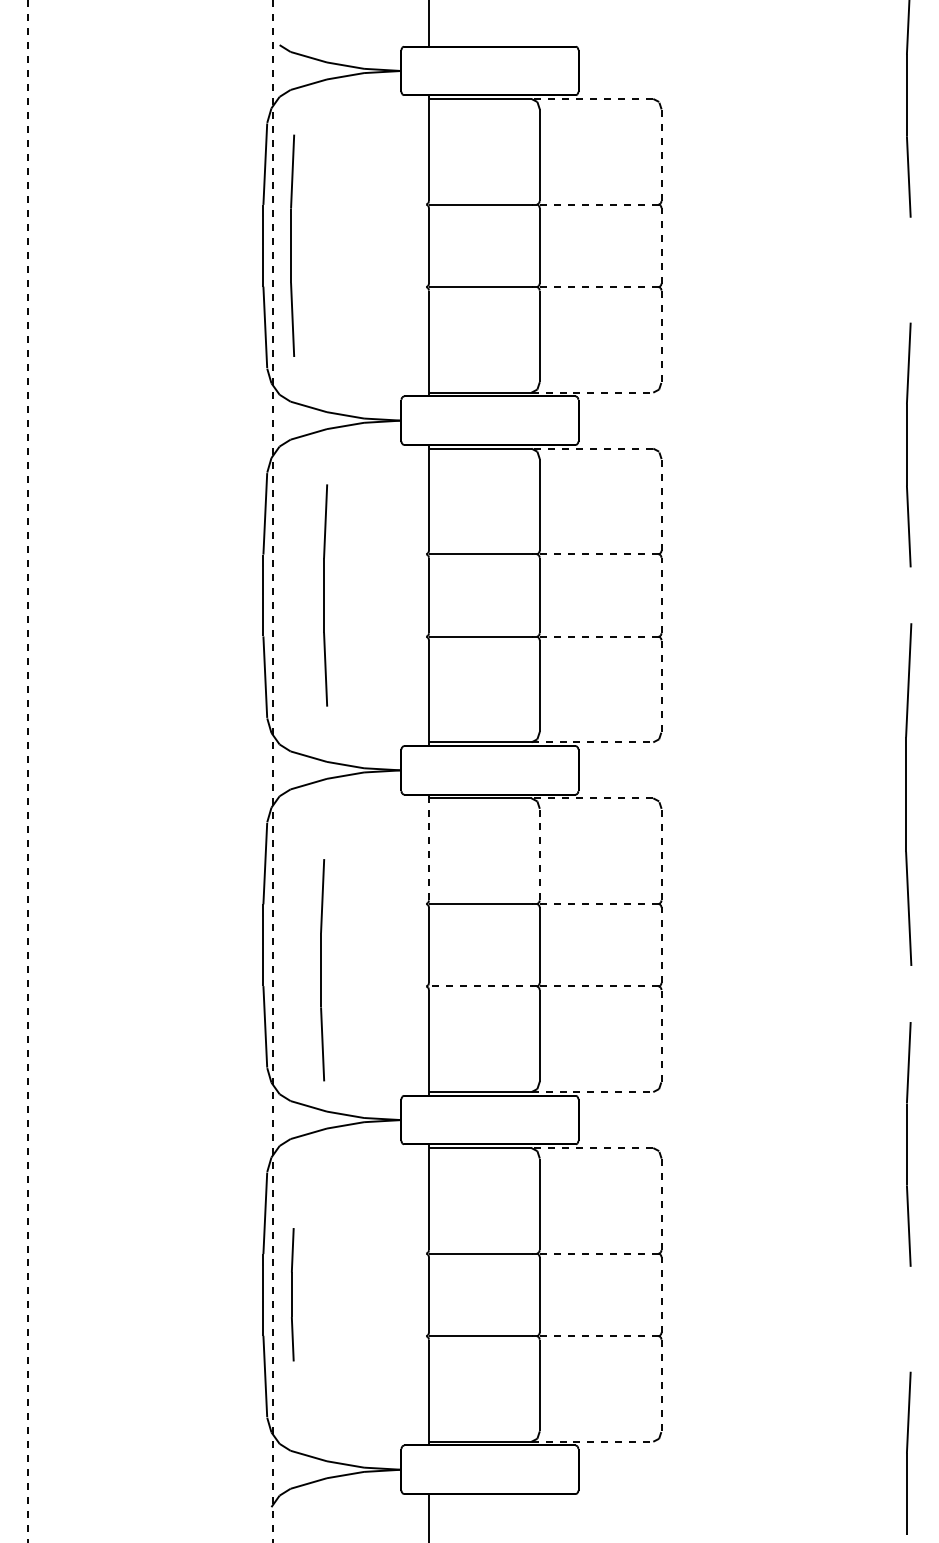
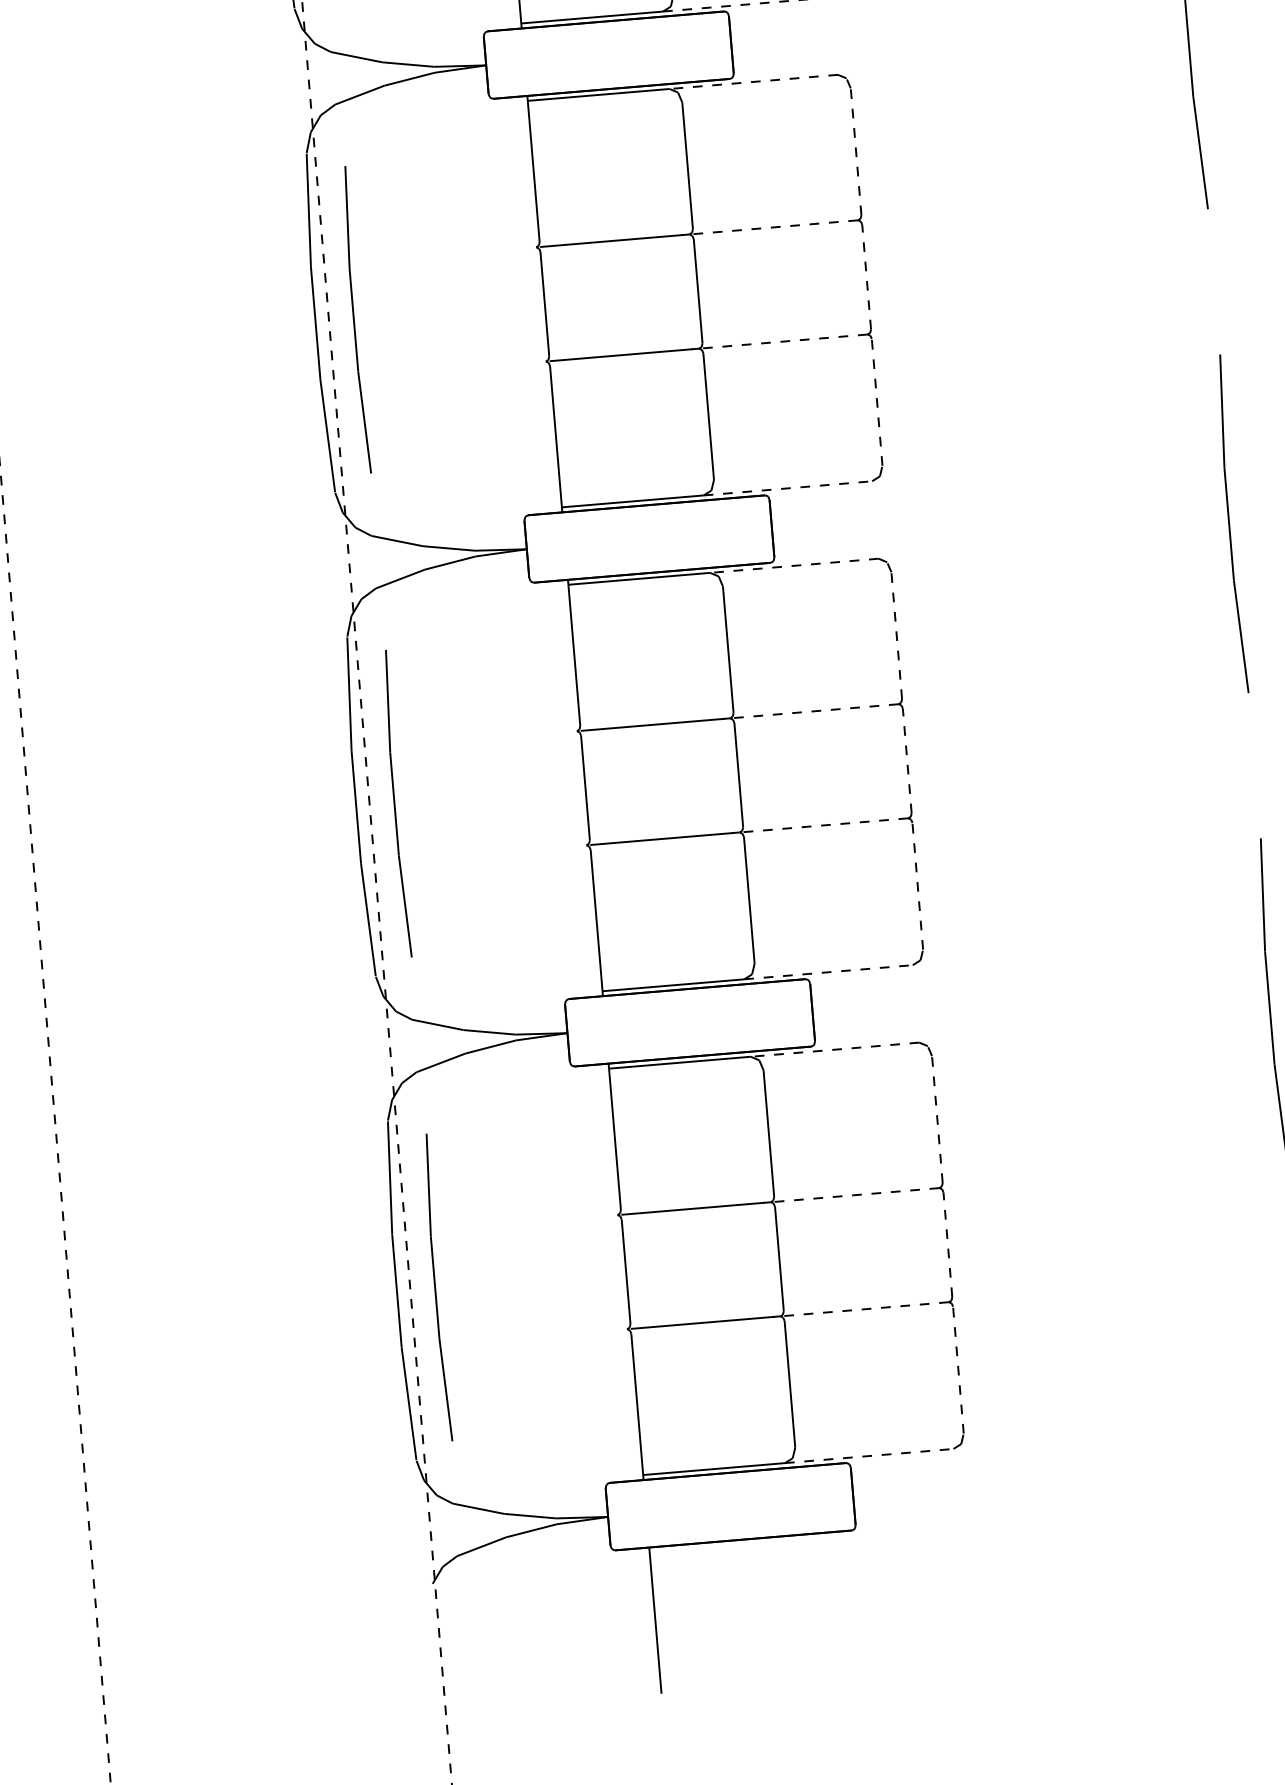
part: (325, 595) -> (355, 319), moved
part: (908, 794) -> (1231, 523), size x0.71
line: (429, 847) -> (574, 652), dashed -> solid
line: (539, 854) -> (727, 649), dashed -> solid
part: (322, 970) -> (396, 804), moved
line: (483, 986) -> (665, 838), dashed -> solid
part: (292, 1294) -> (437, 1287), size x1.67

